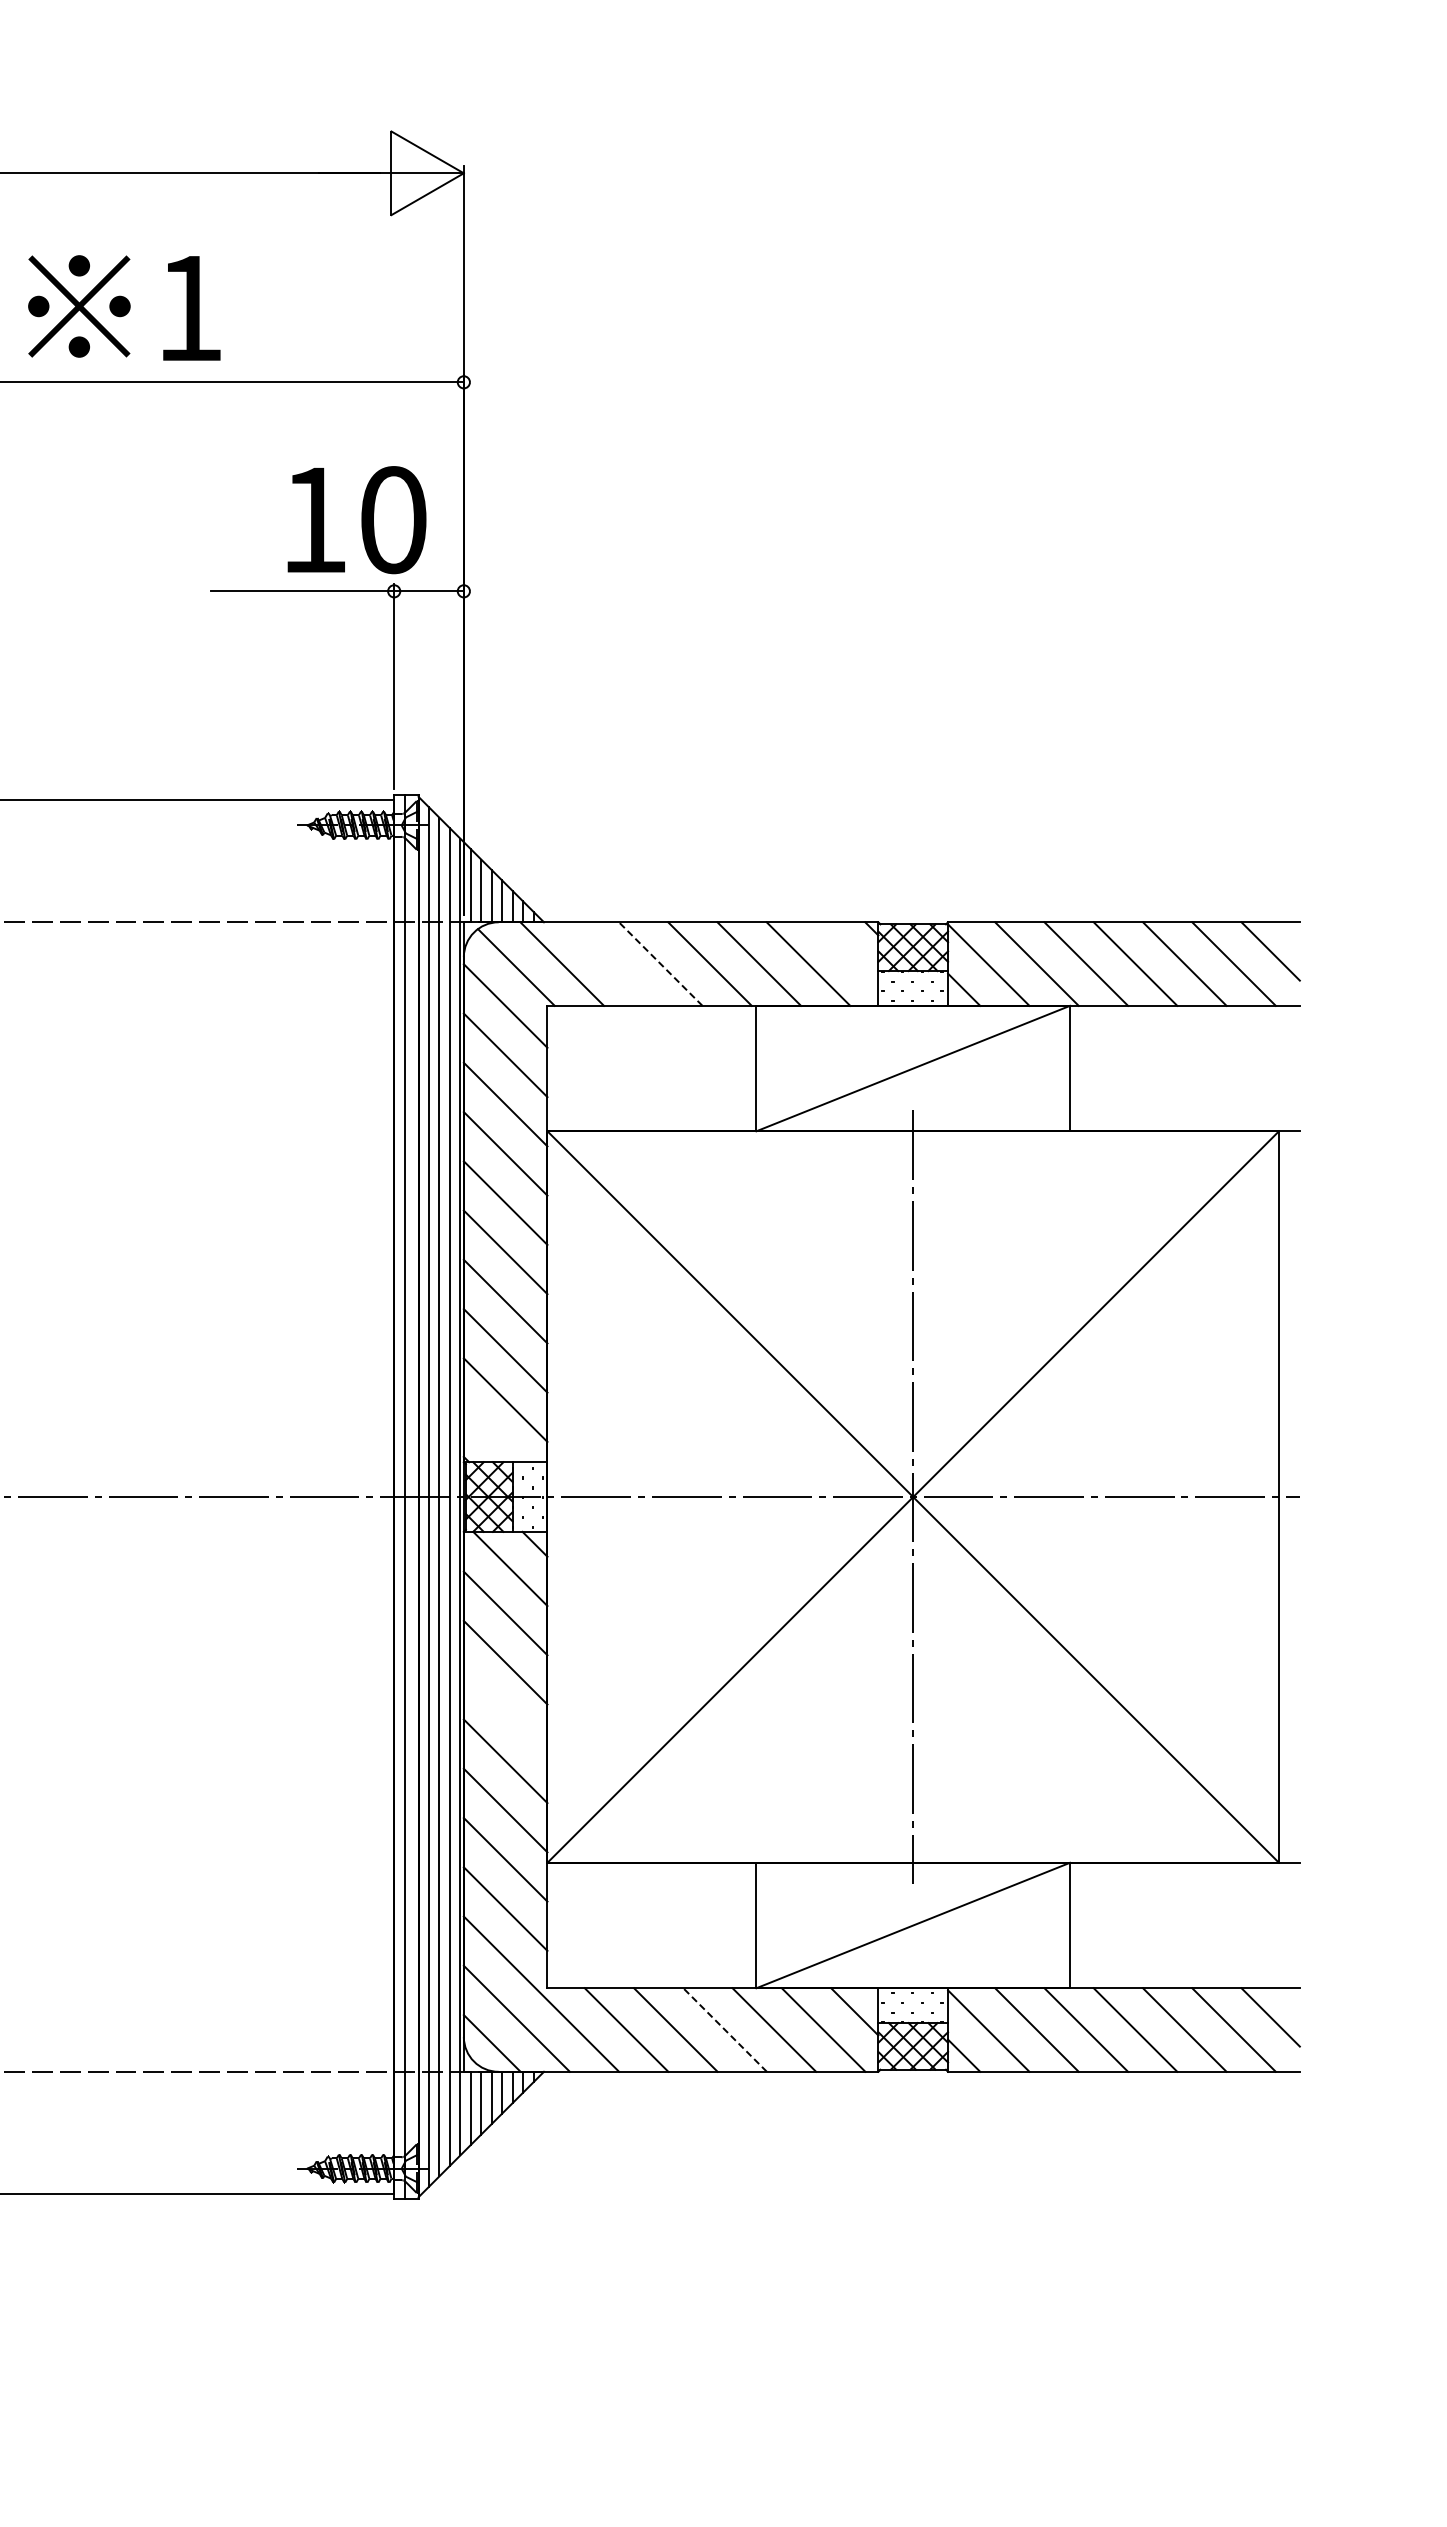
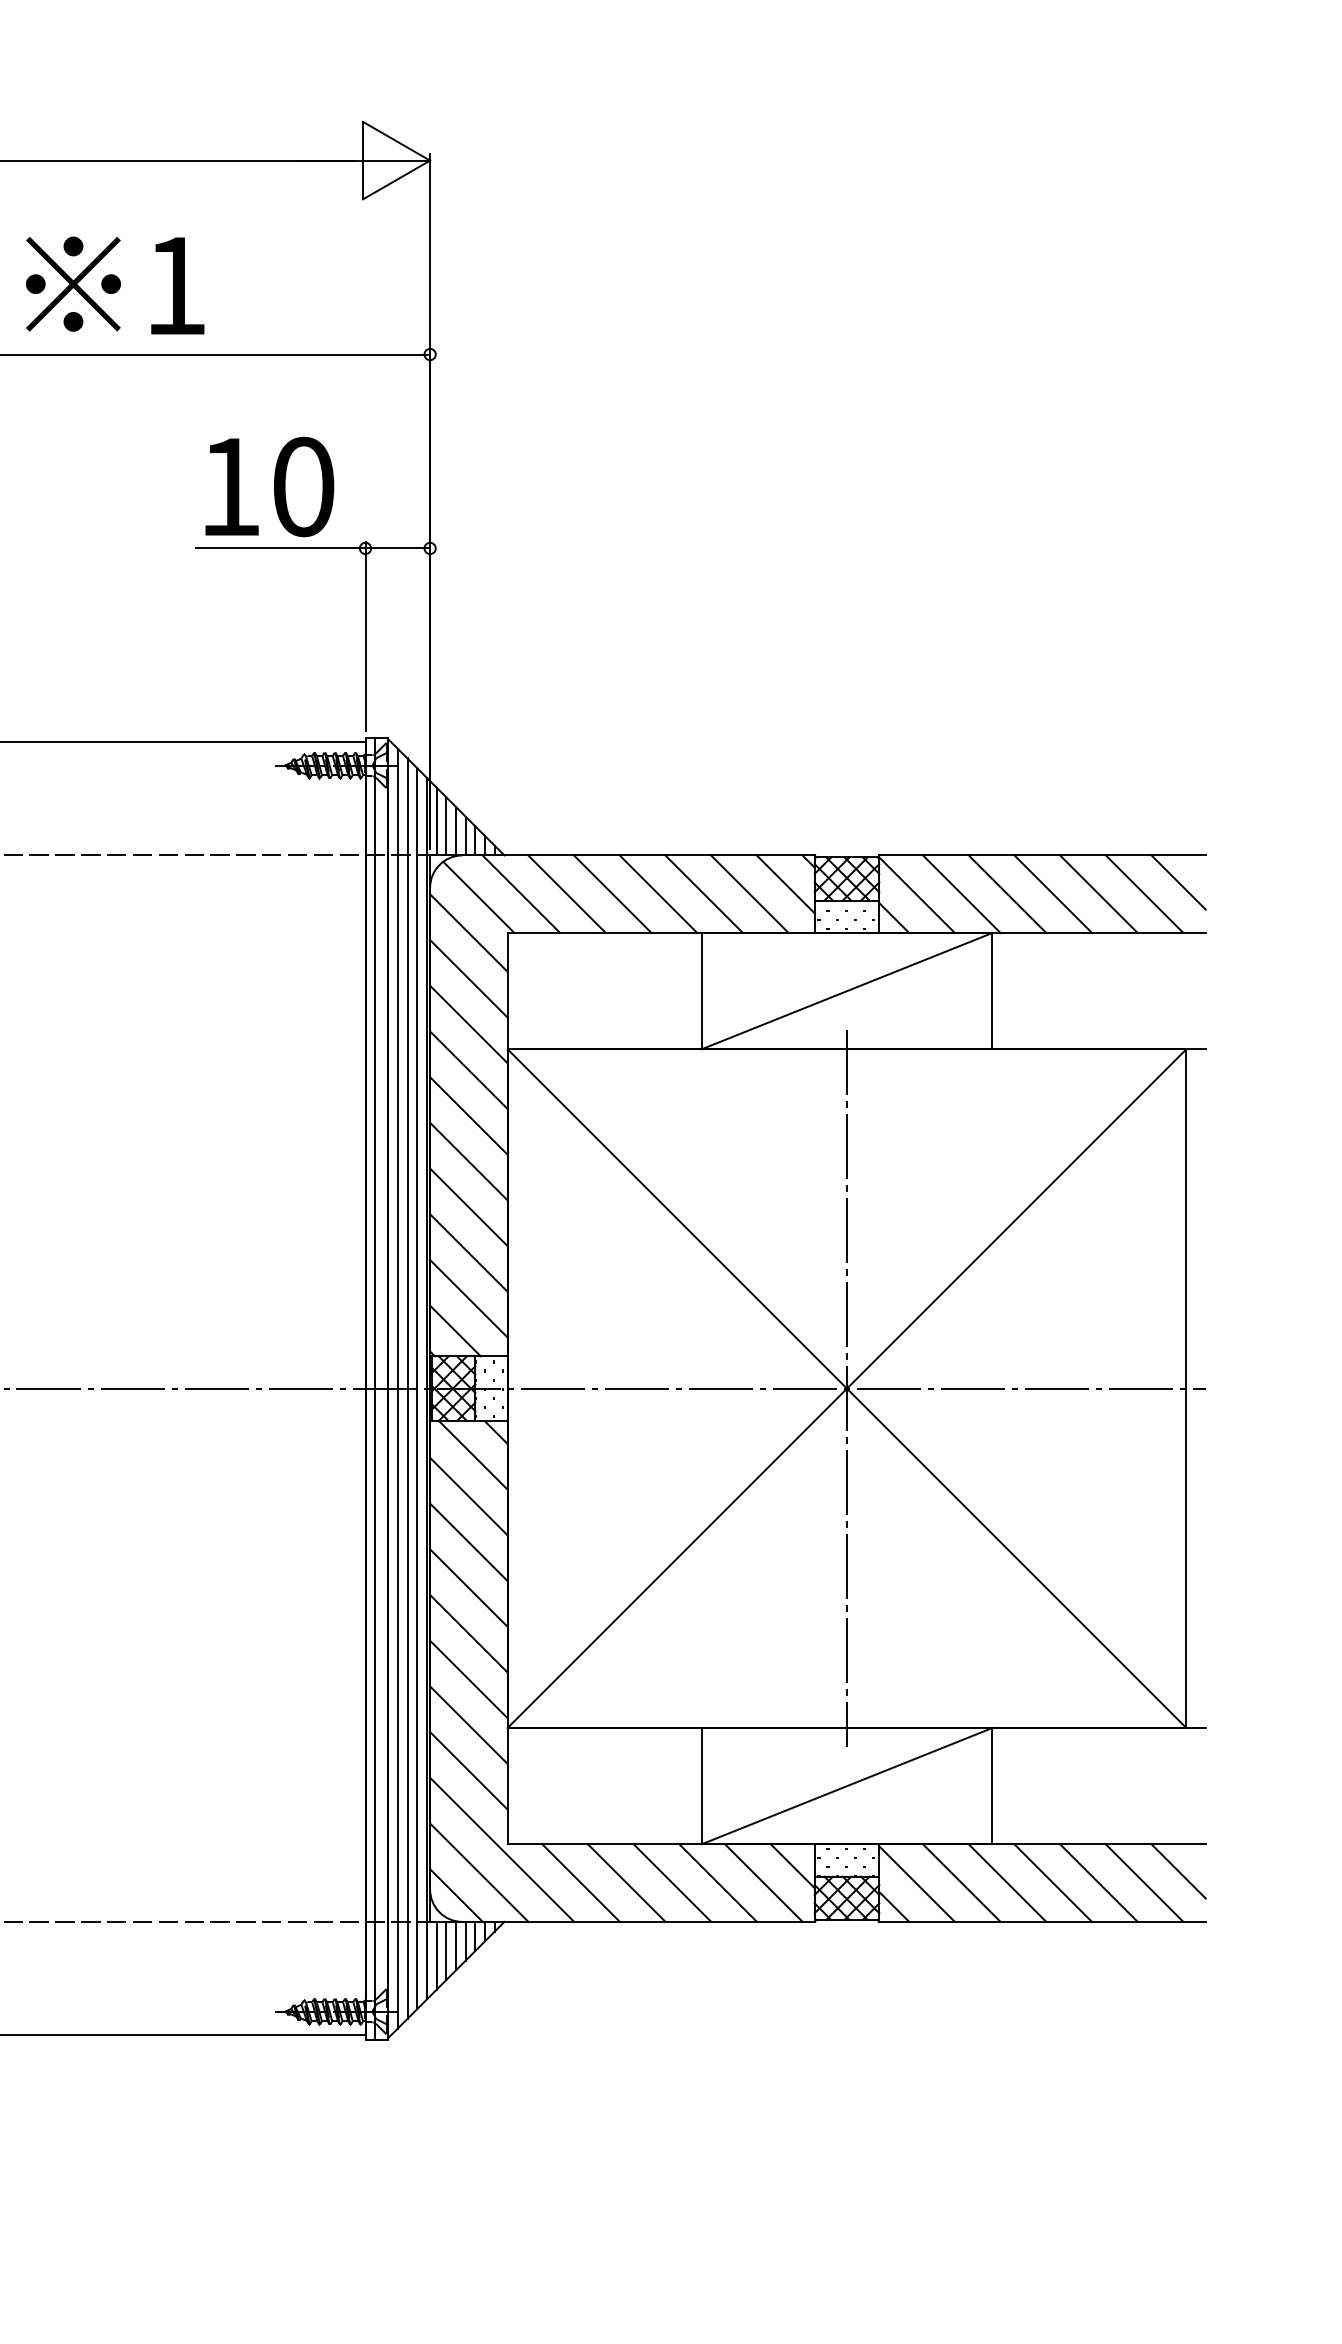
text: (356, 520) -> (269, 487), moved
line: (846, 953) -> (785, 884), added
line: (611, 963) -> (567, 893), added
line: (660, 963) -> (612, 893), dashed -> solid
line: (490, 1434) -> (454, 1330), added
line: (505, 1711) -> (468, 1587), added
line: (724, 2029) -> (671, 1882), dashed -> solid

